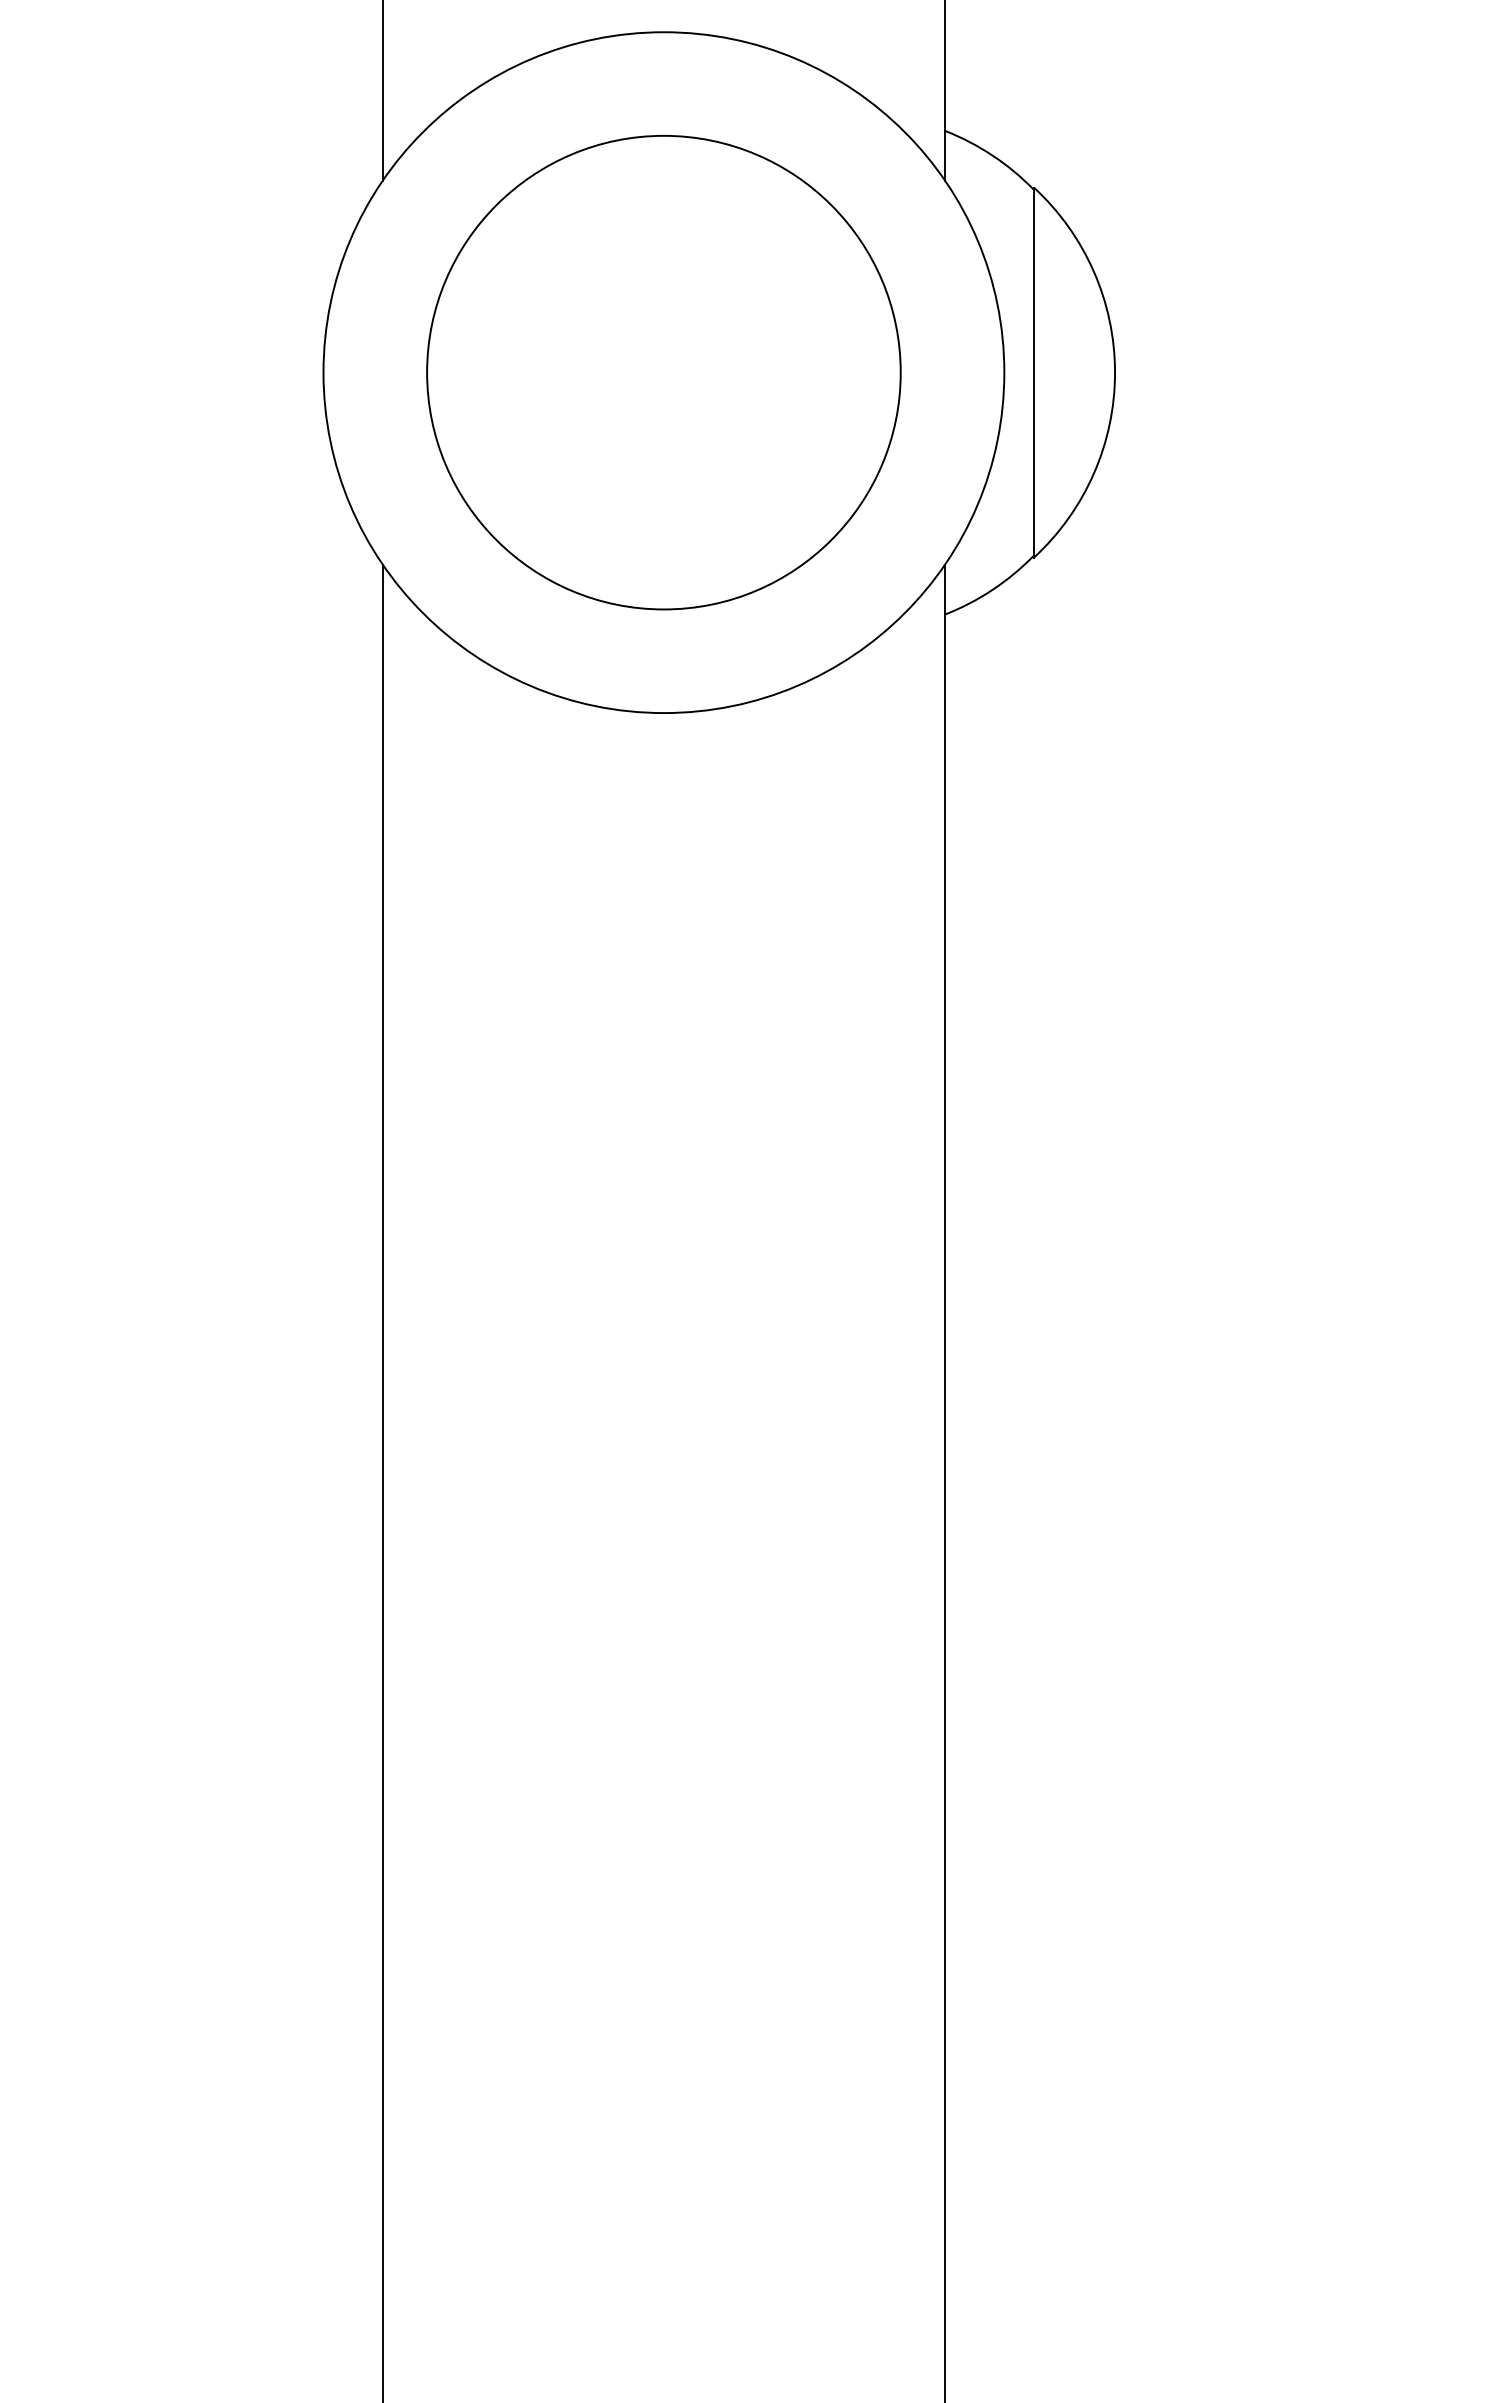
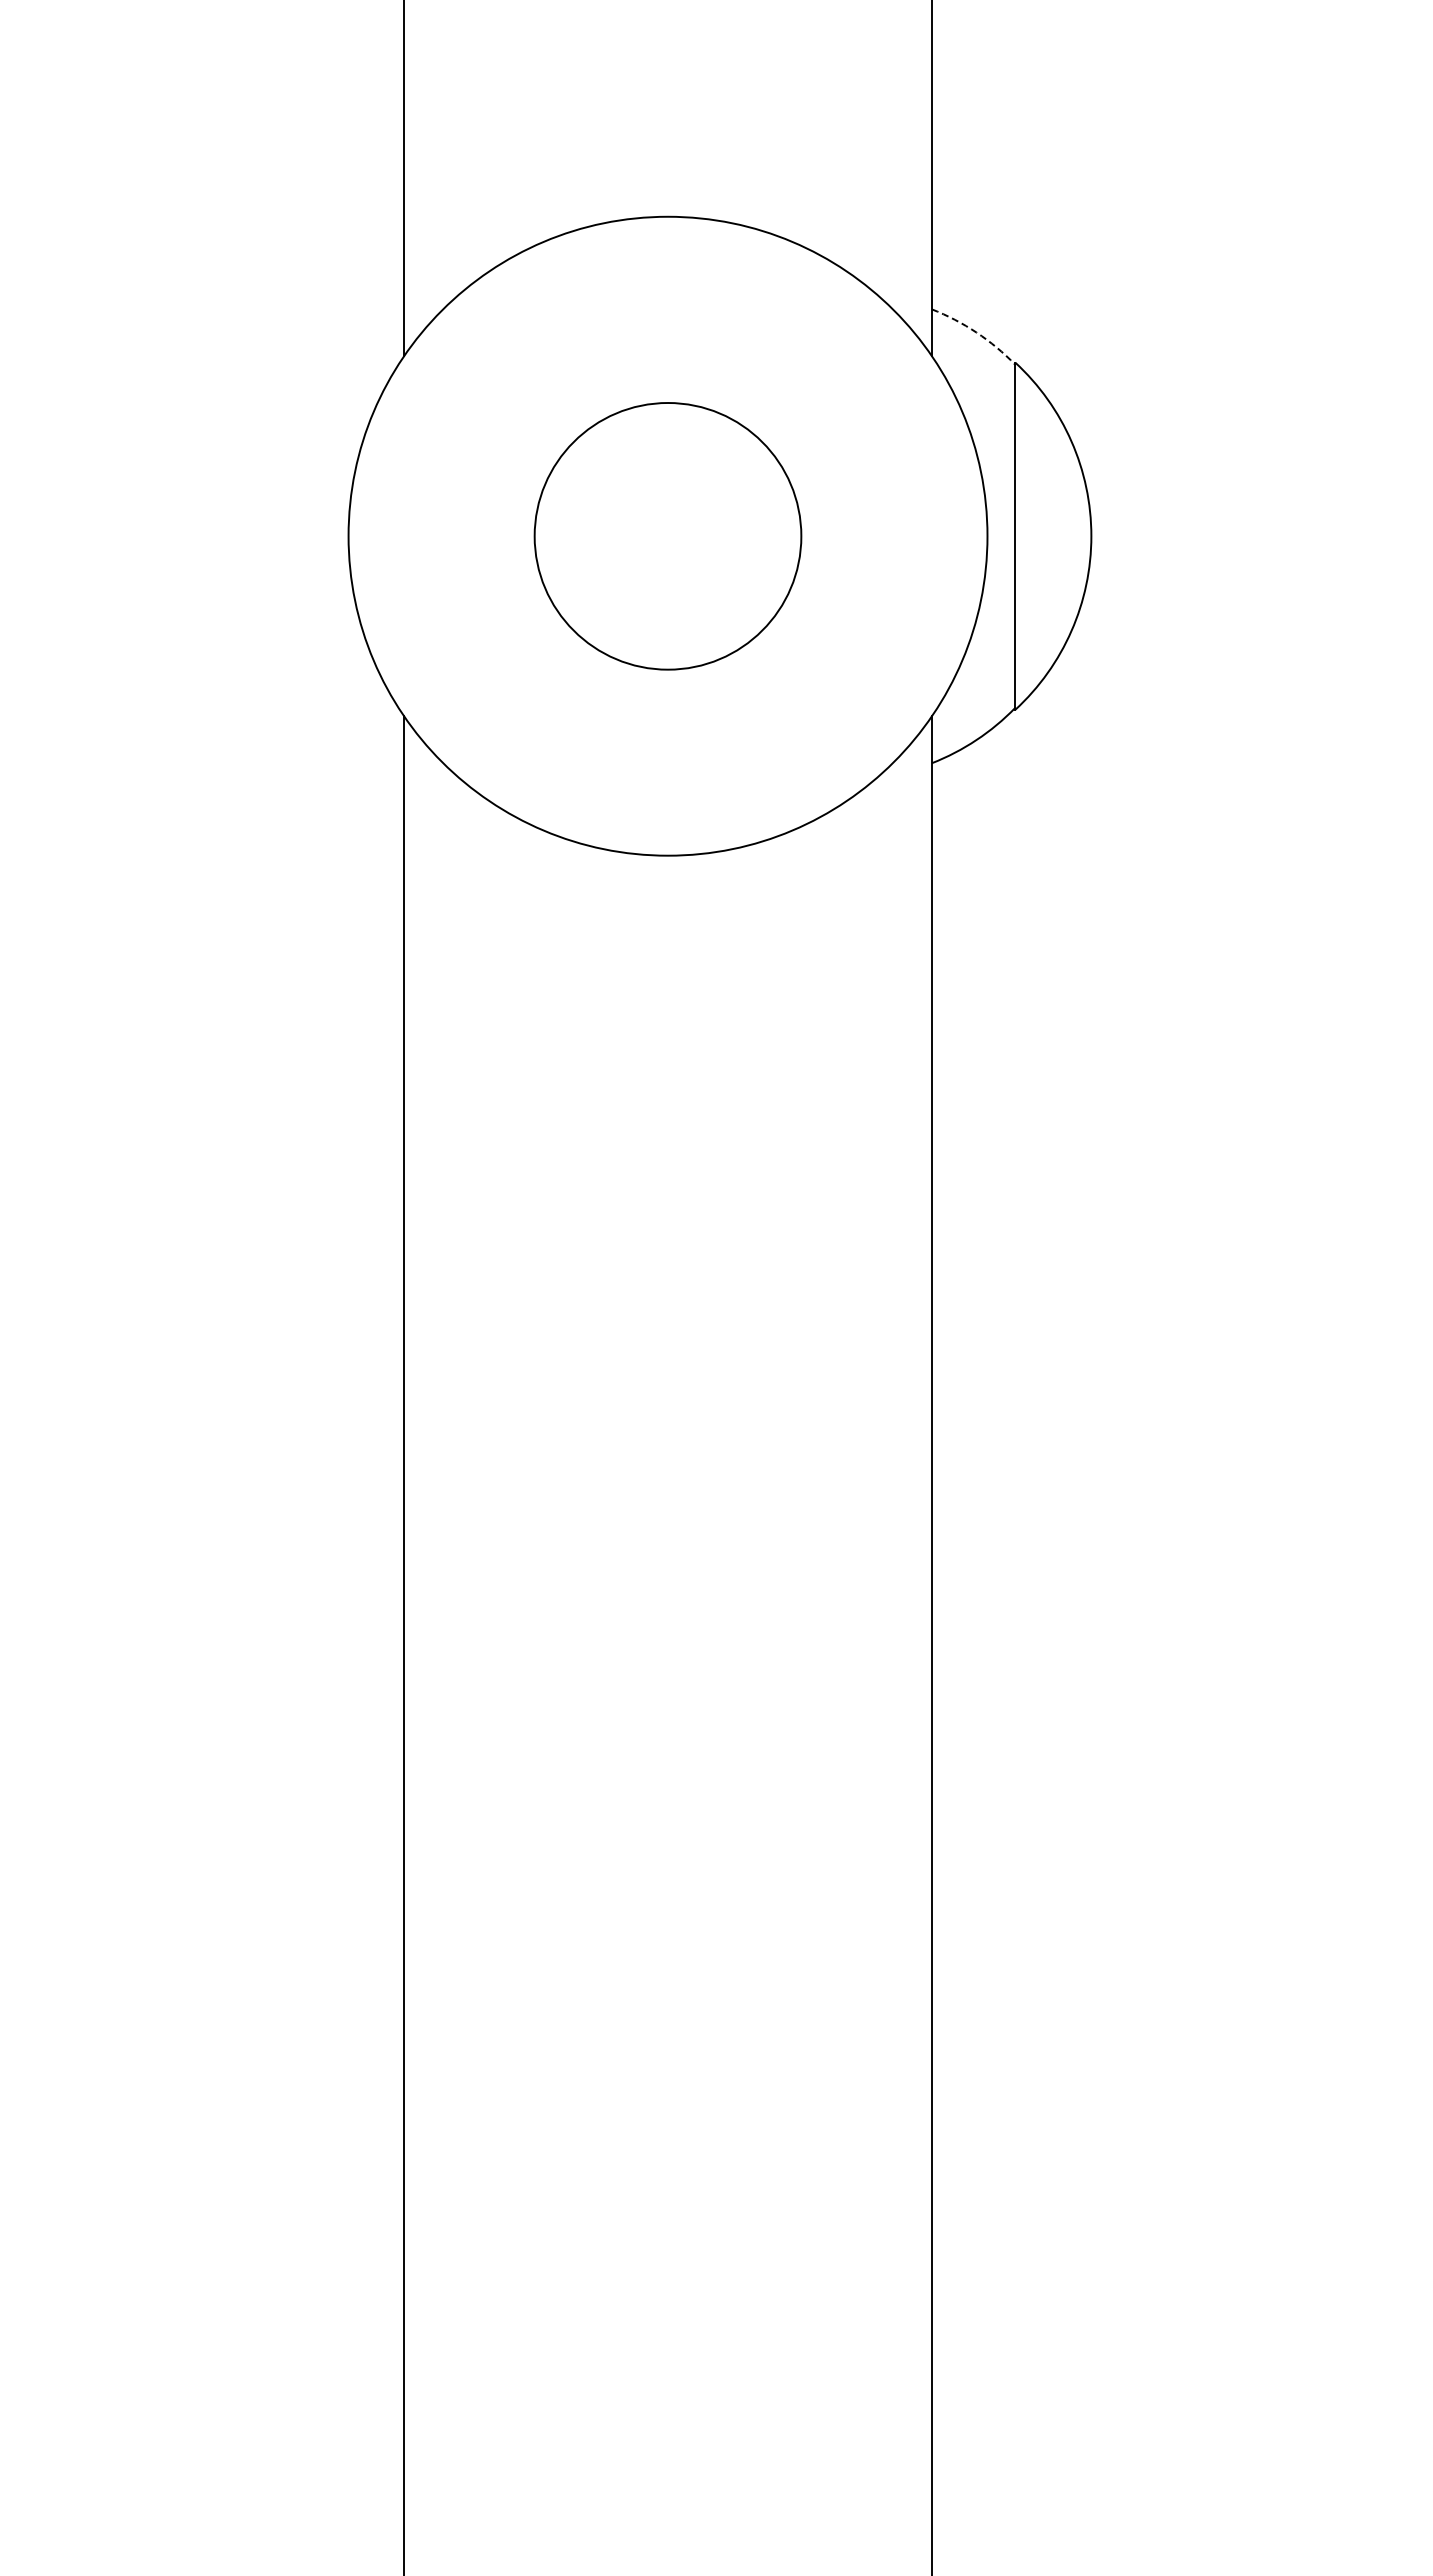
arc: (992, 155) -> (976, 332), solid -> dashed
circle: (663, 372) -> (667, 536), size x0.6

